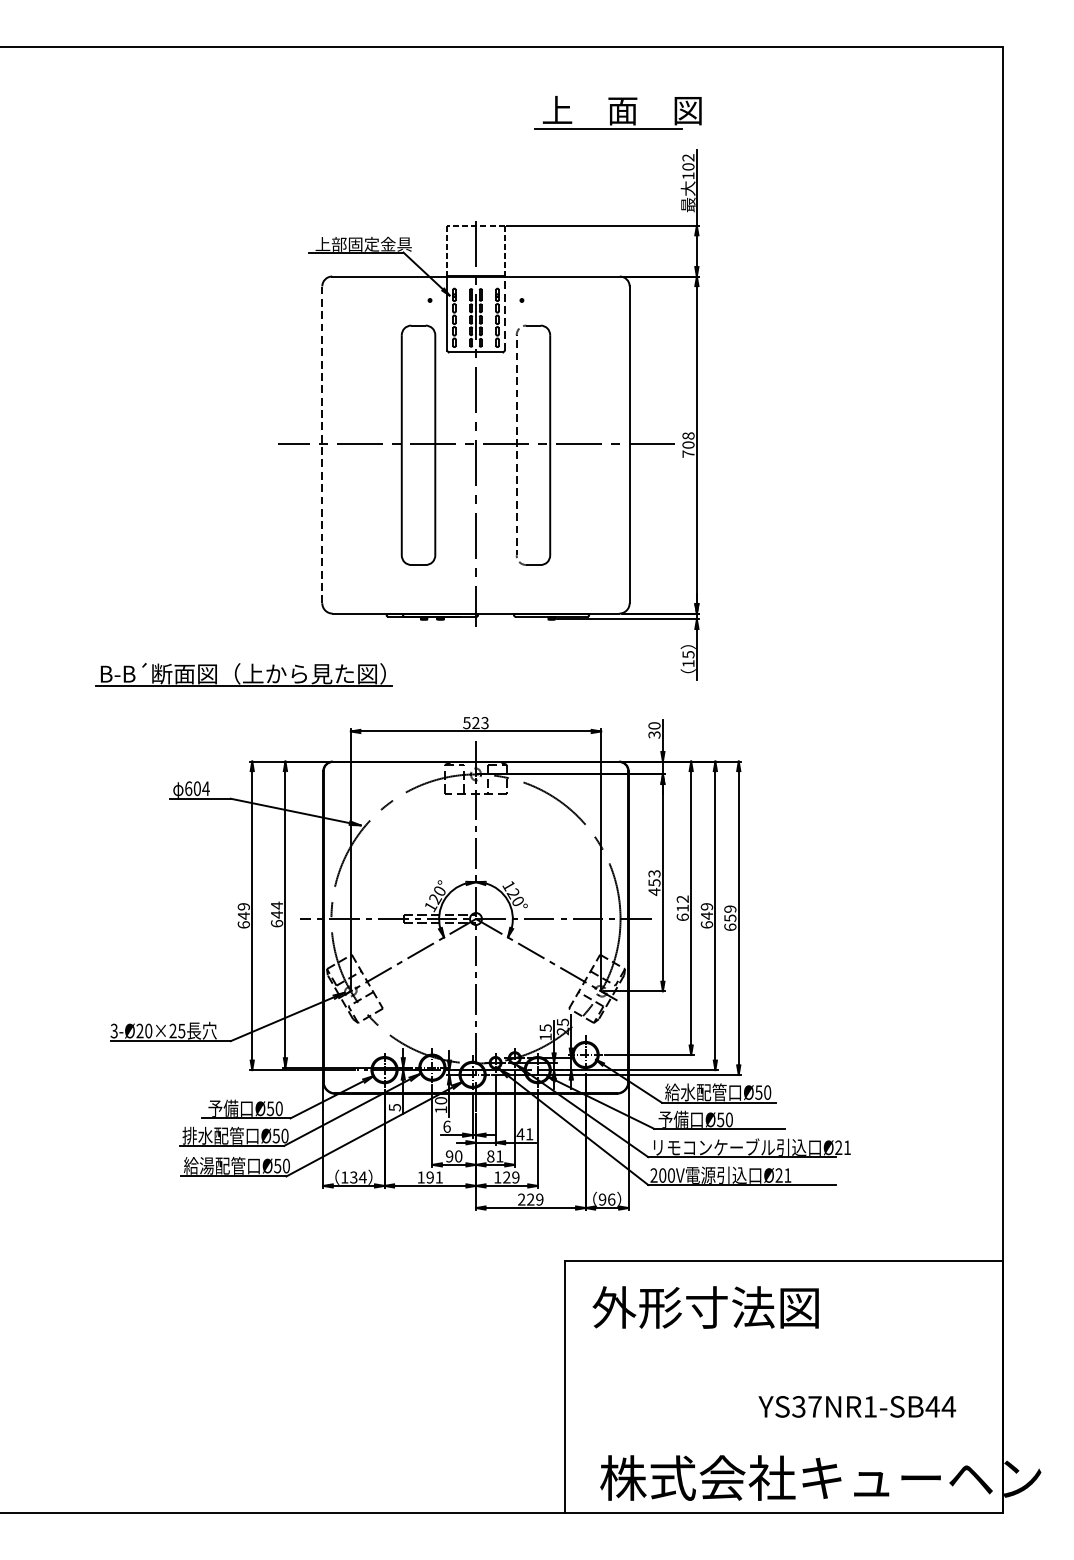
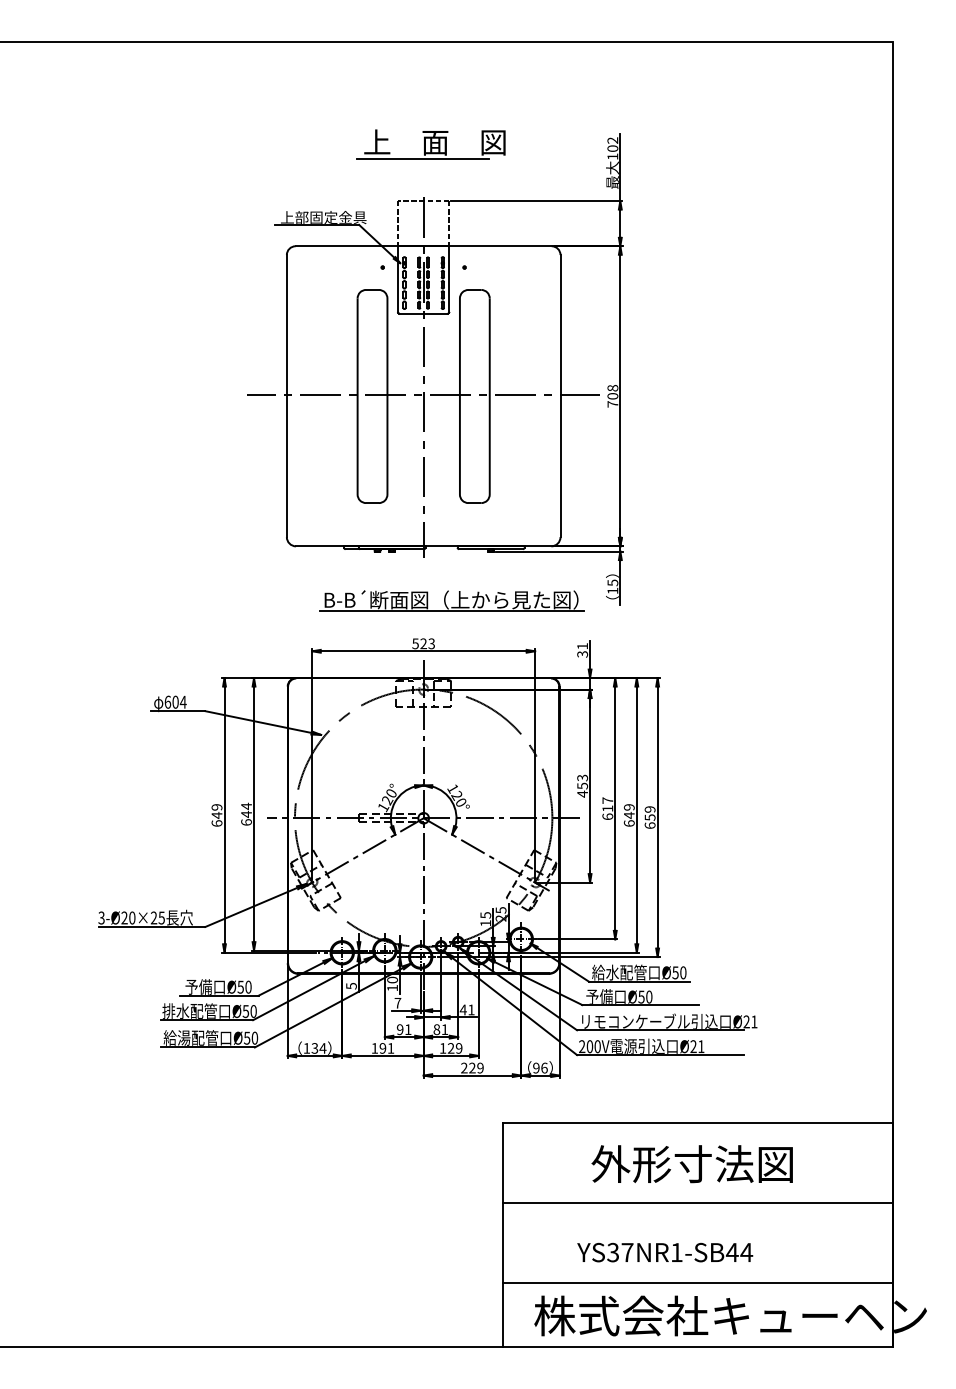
part: (617, 112) -> (430, 144), moved
line: (504, 312) -> (449, 278), dashed -> solid
line: (321, 444) -> (286, 395), dashed -> solid
line: (516, 445) -> (459, 396), dashed -> solid
part: (243, 674) -> (451, 600), moved
text: (654, 726) -> (582, 646), 30 -> 31
text: (682, 899) -> (607, 800), 612 -> 617
text: (446, 1125) -> (397, 1002), 6 -> 7
text: (458, 1156) -> (408, 1029), 90 -> 91
text: (704, 1307) -> (691, 1164), moved
line: (783, 1351) -> (697, 1203), added
text: (857, 1406) -> (665, 1252), moved
line: (783, 1441) -> (697, 1283), added

